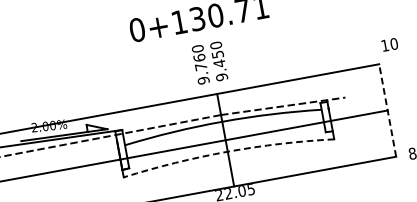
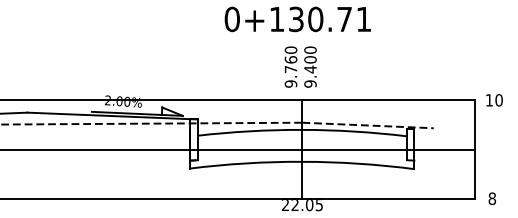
text: (389, 44) -> (494, 100), moved
text: (217, 54) -> (310, 59), 9.450 -> 9.400
line: (387, 110) -> (474, 149), dashed -> solid
arc: (227, 151) -> (302, 161), dashed -> solid

